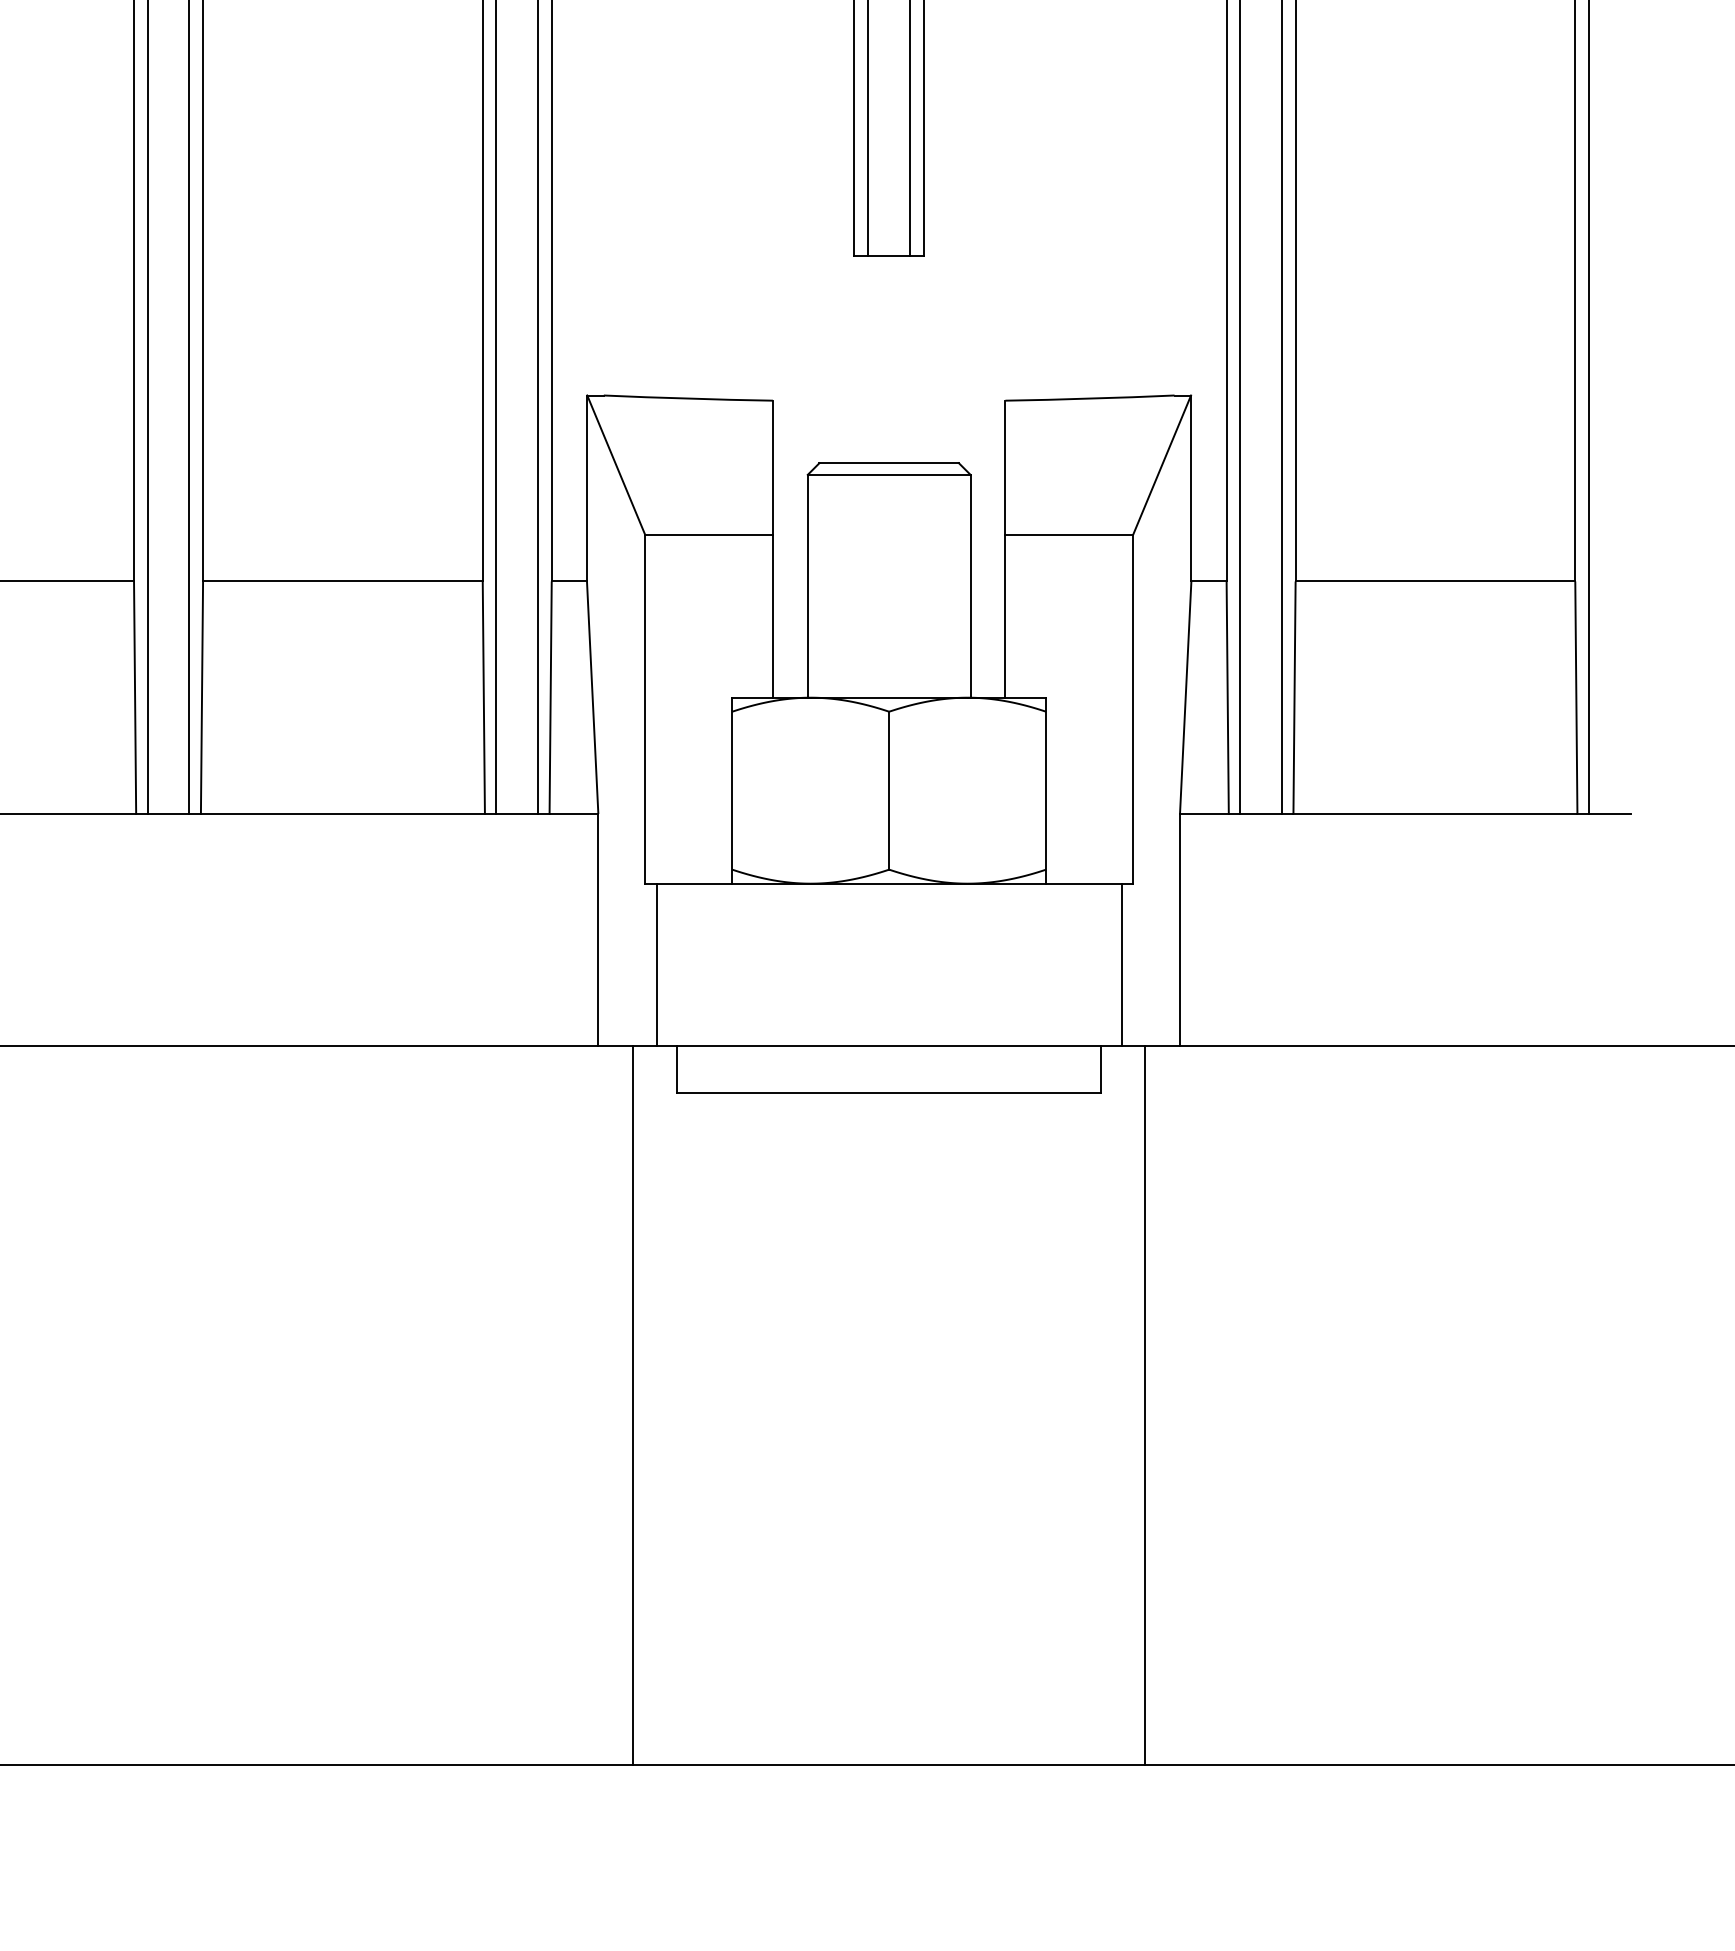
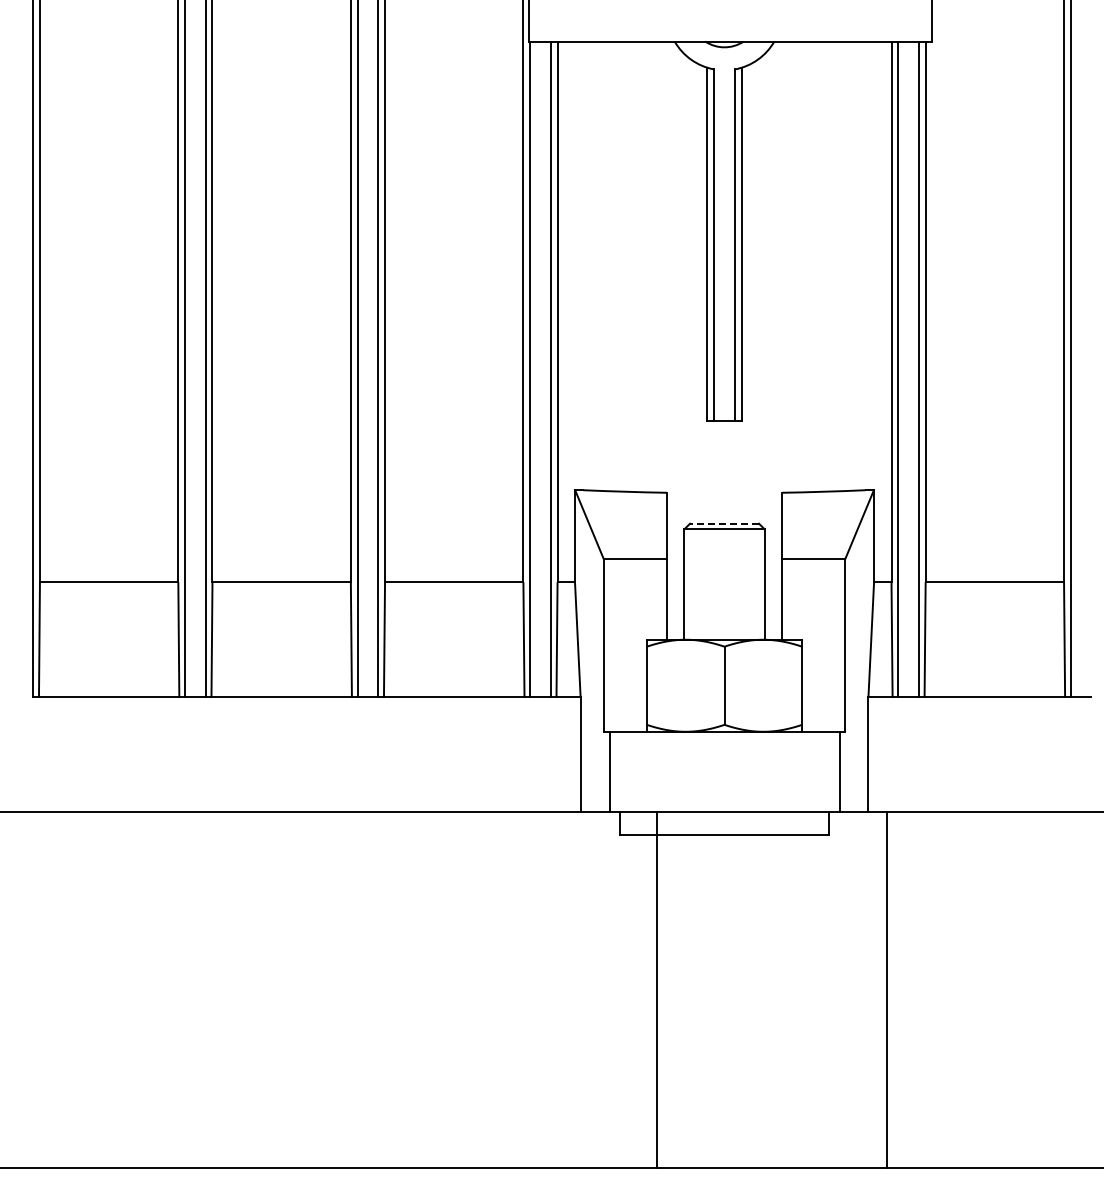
line: (889, 462) -> (724, 523), solid -> dashed
line: (634, 1404) -> (657, 989), moved
line: (1145, 1404) -> (887, 989), moved

